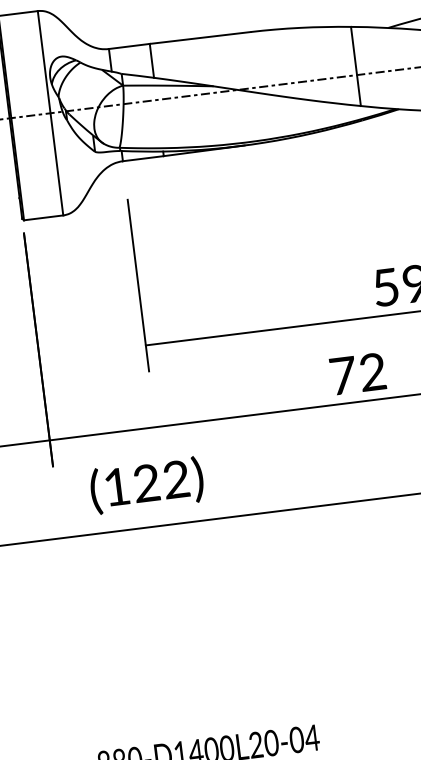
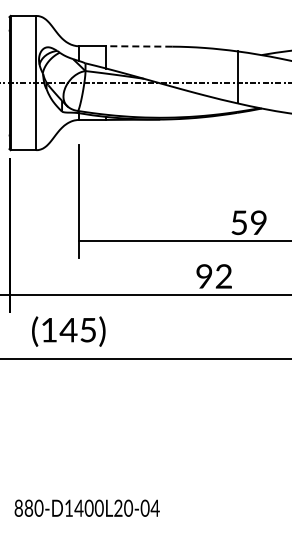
line: (199, 38) -> (138, 46), solid -> dashed
text: (343, 375) -> (204, 276), 72 -> 92
text: (159, 480) -> (77, 329), (122) -> (145)

